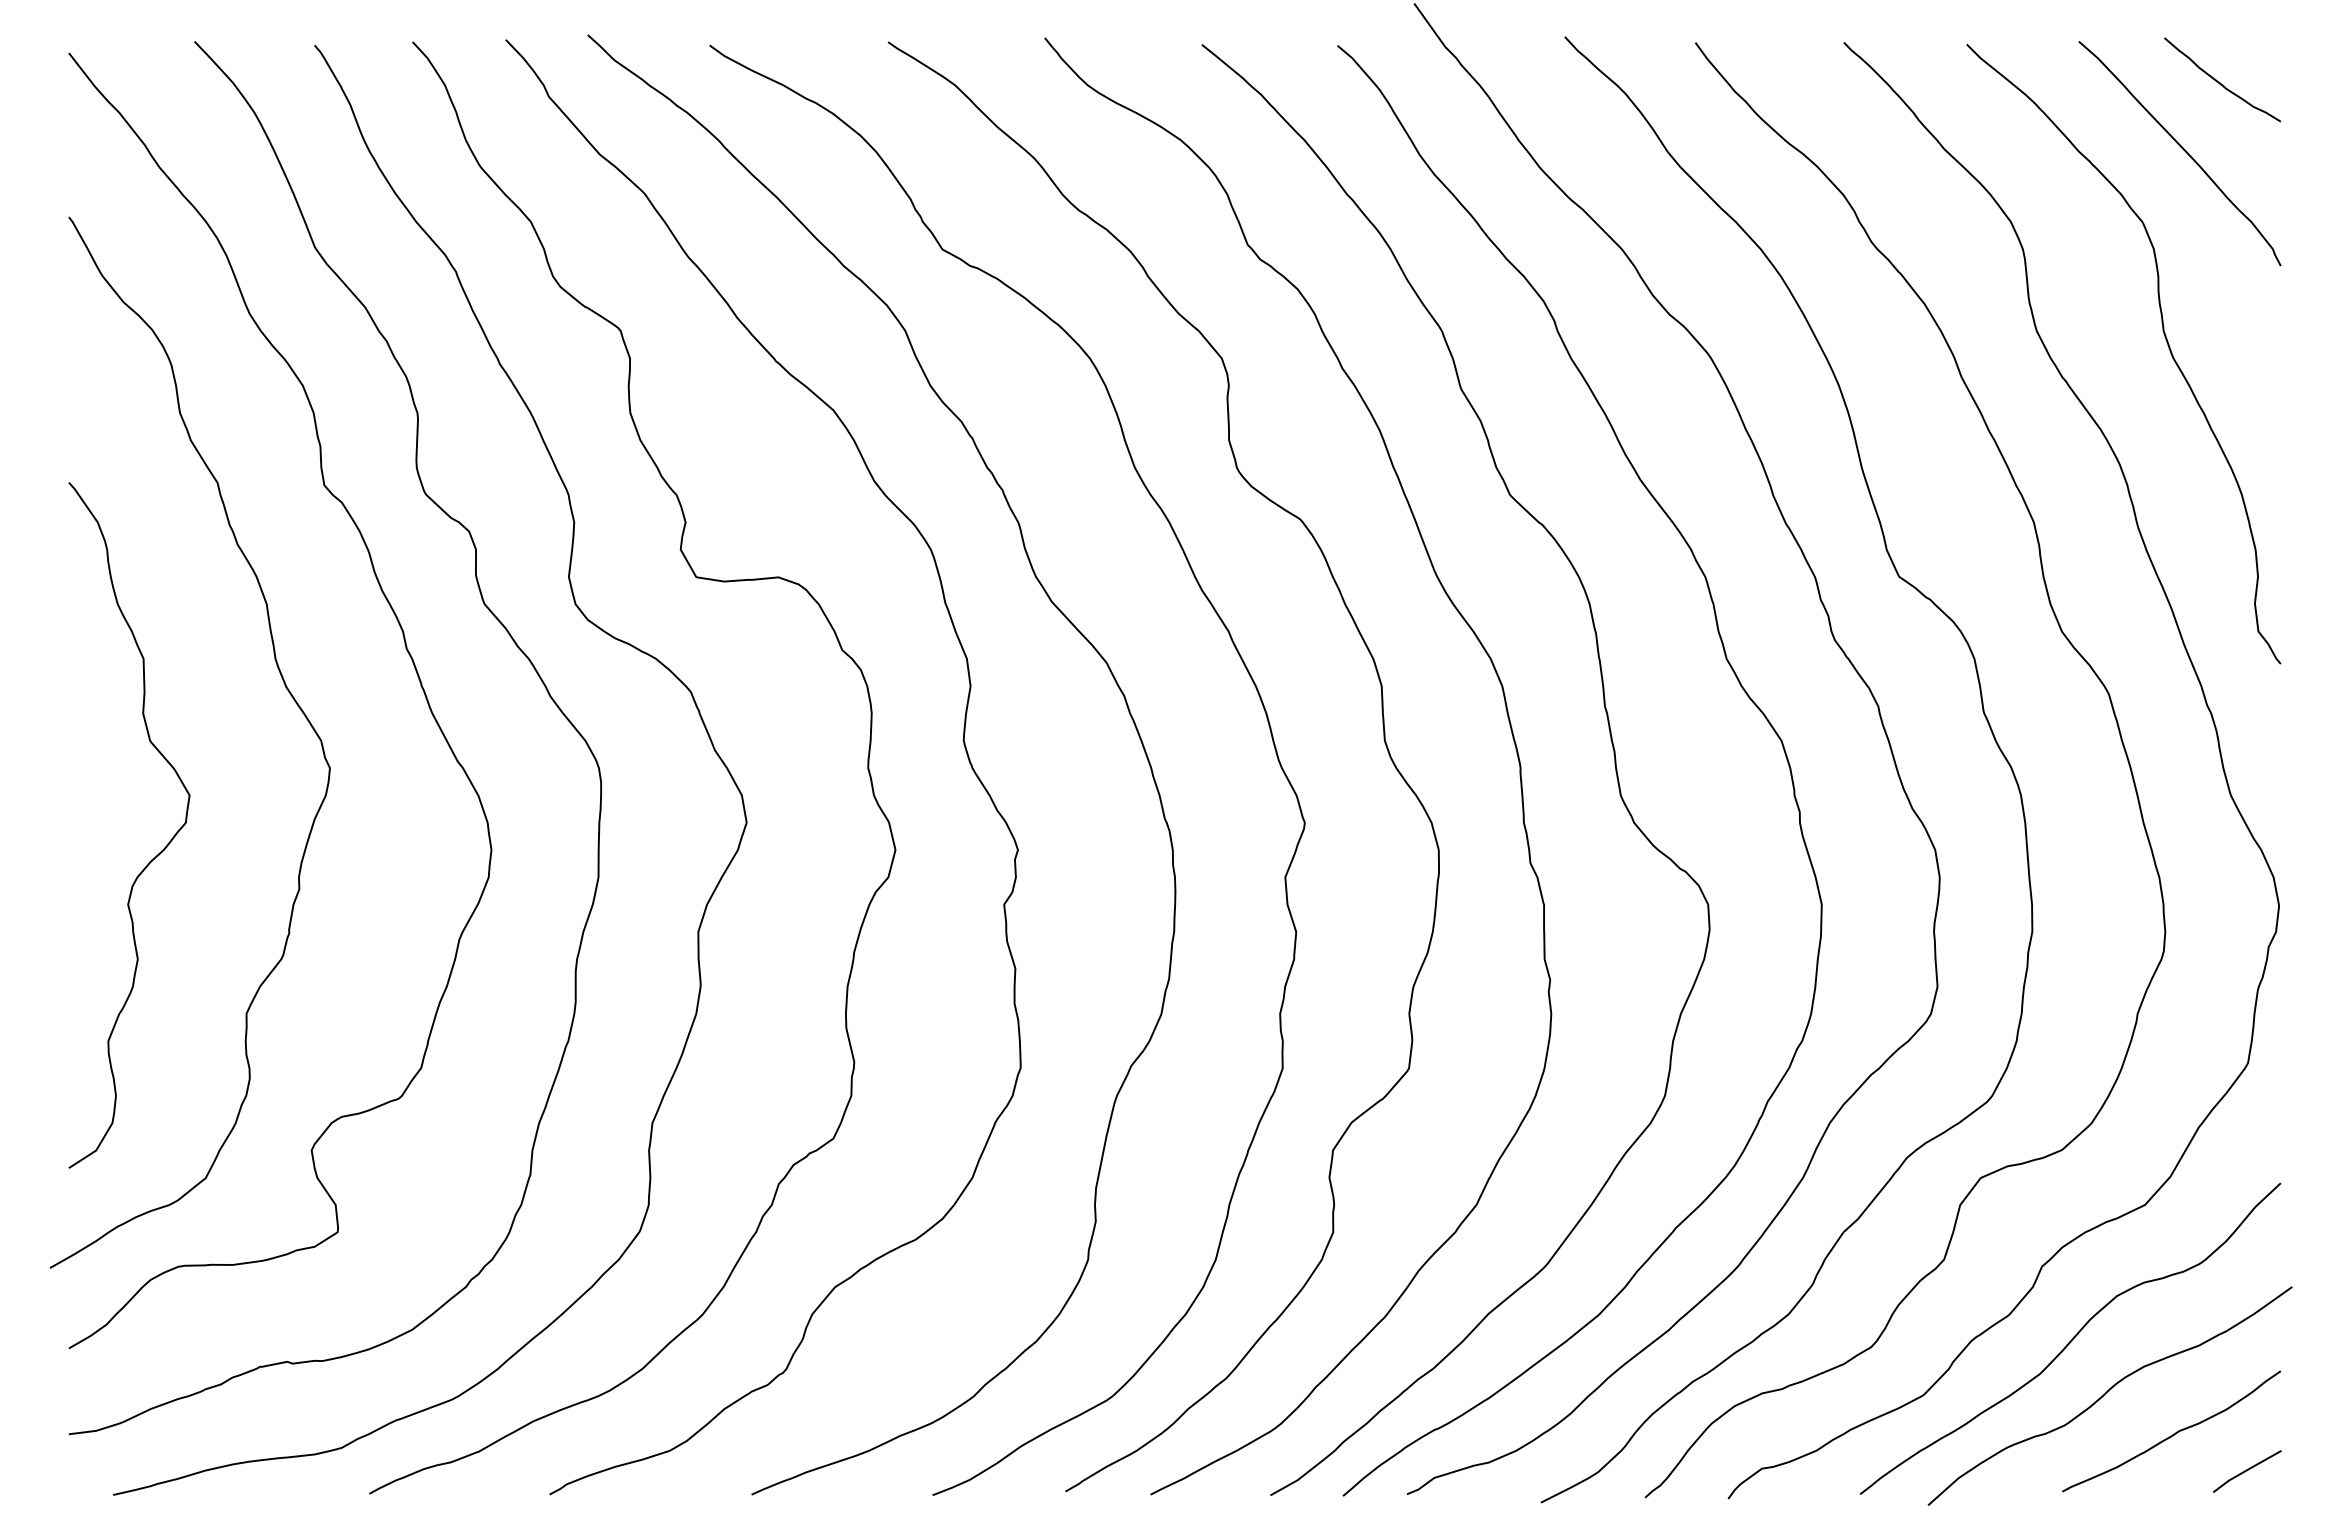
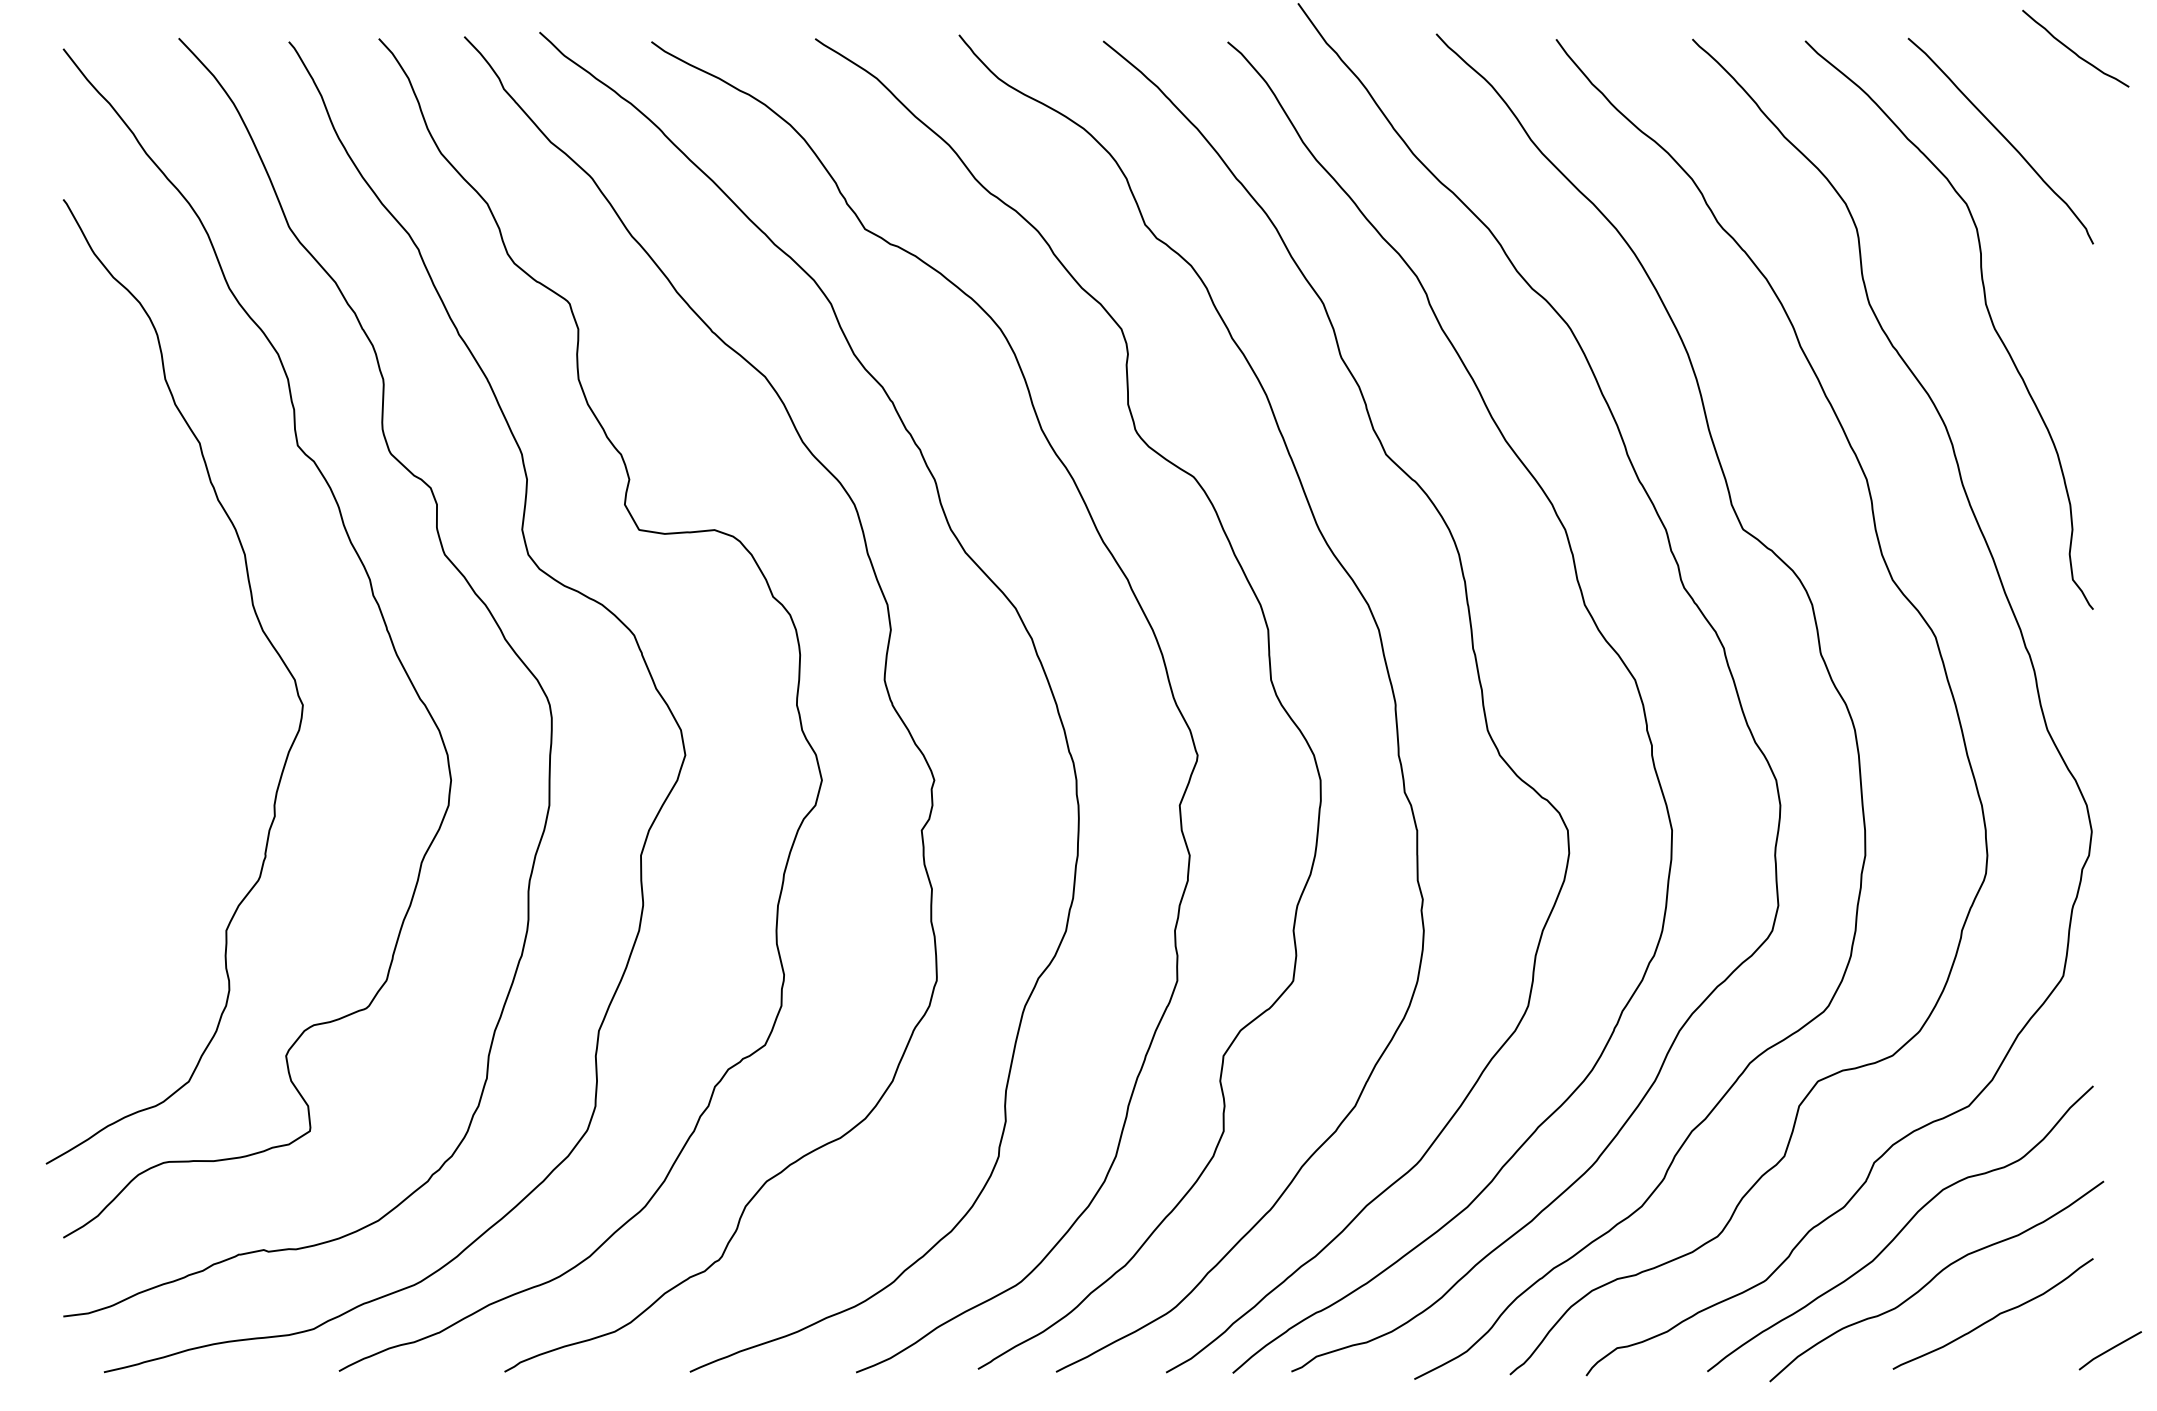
curve: (2220, 82) -> (2073, 51), moved
curve: (152, 858) -> (140, 788), removed
line: (2247, 1470) -> (2110, 1349), moved

